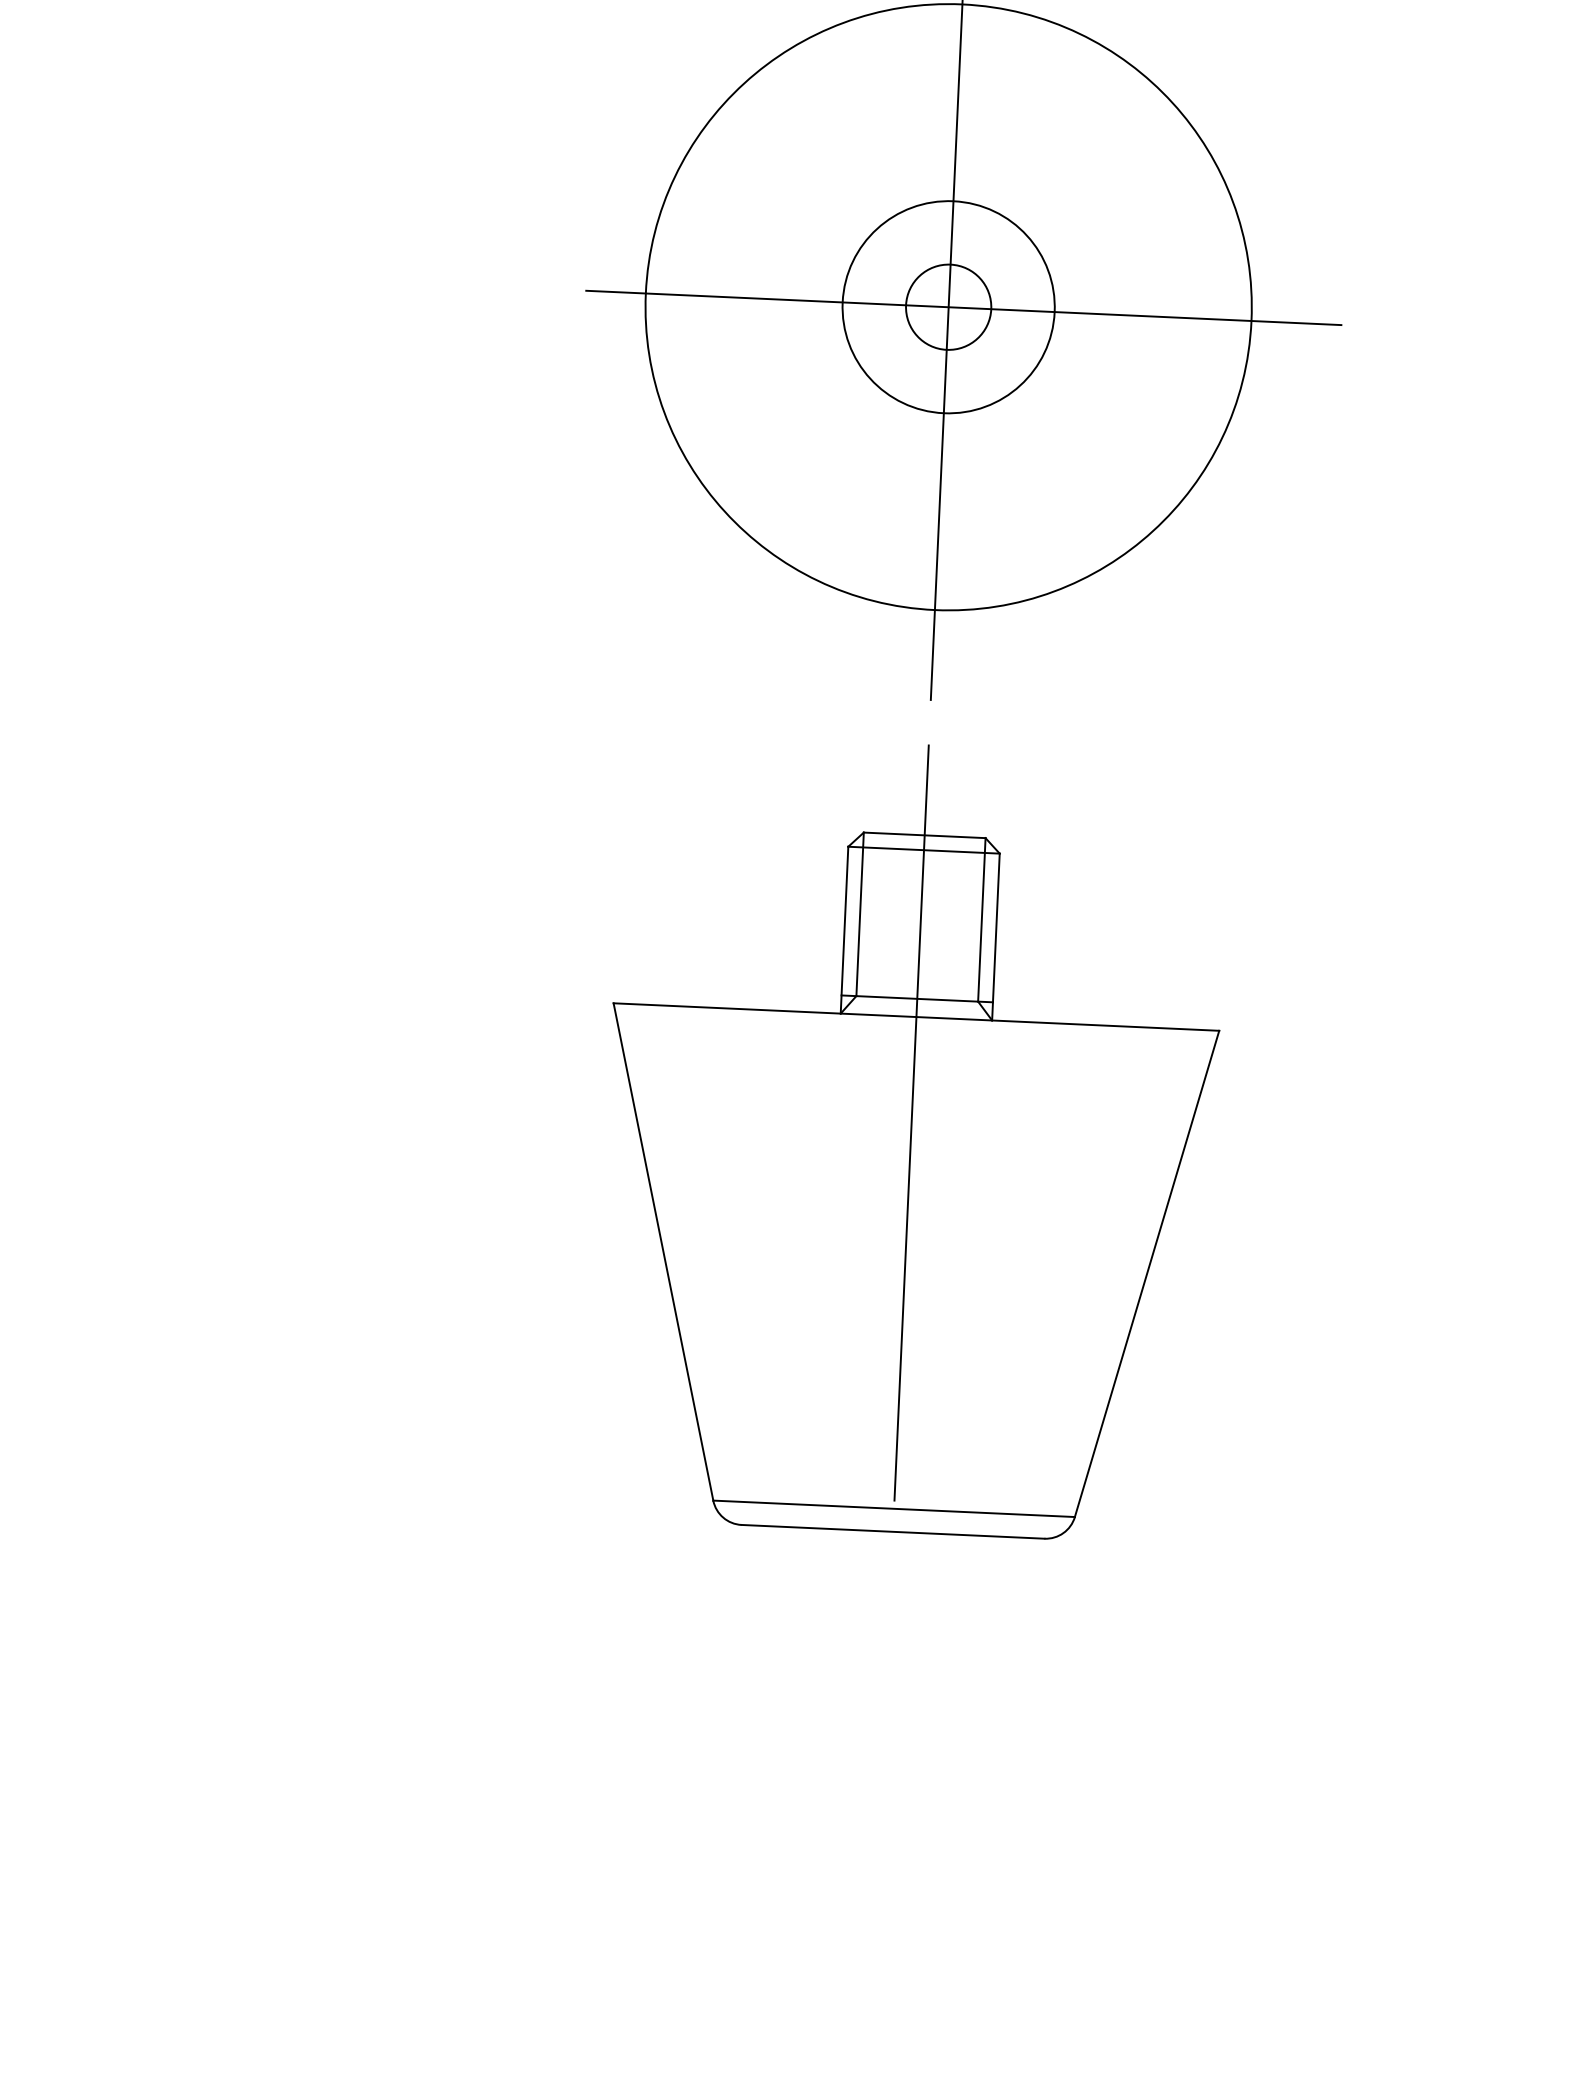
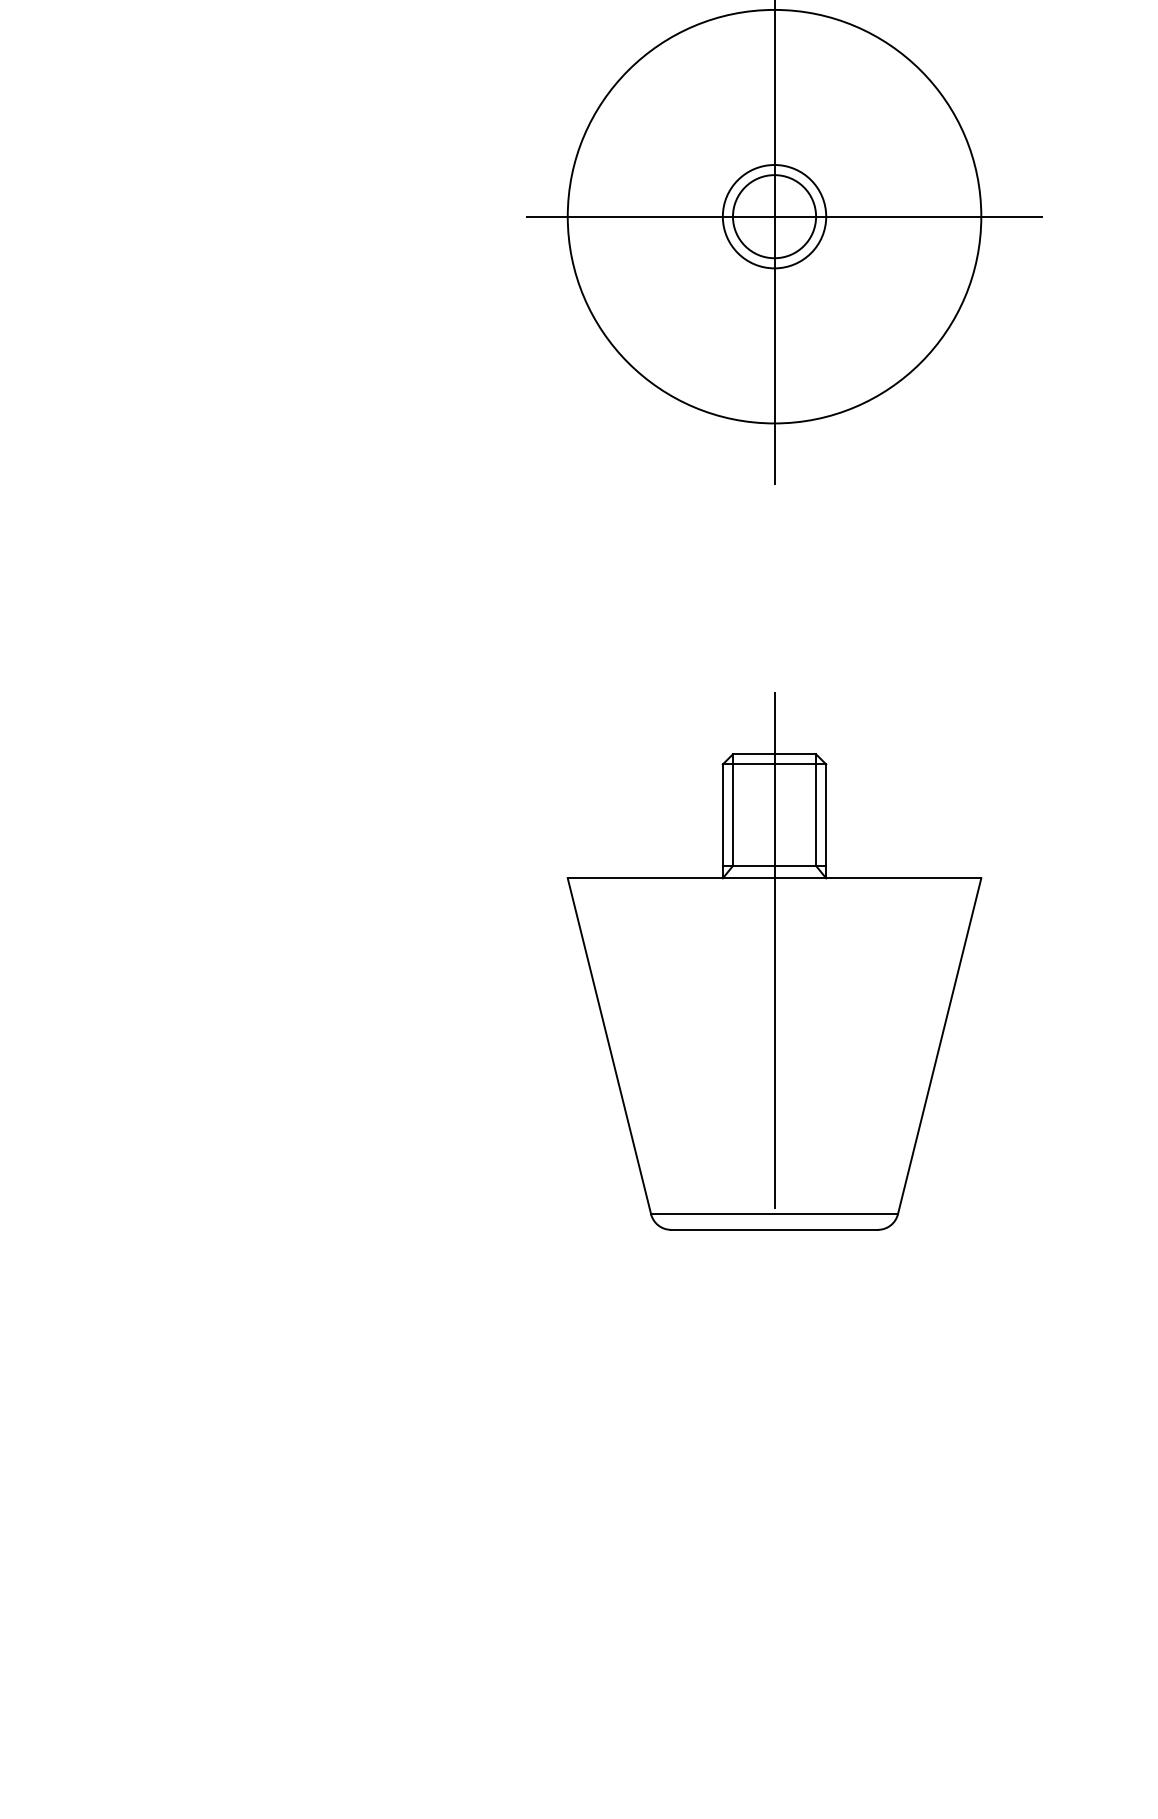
circle: (948, 306) -> (774, 216), size x0.71
circle: (948, 306) -> (774, 216), size x1.43
part: (910, 1138) -> (774, 961), moved

